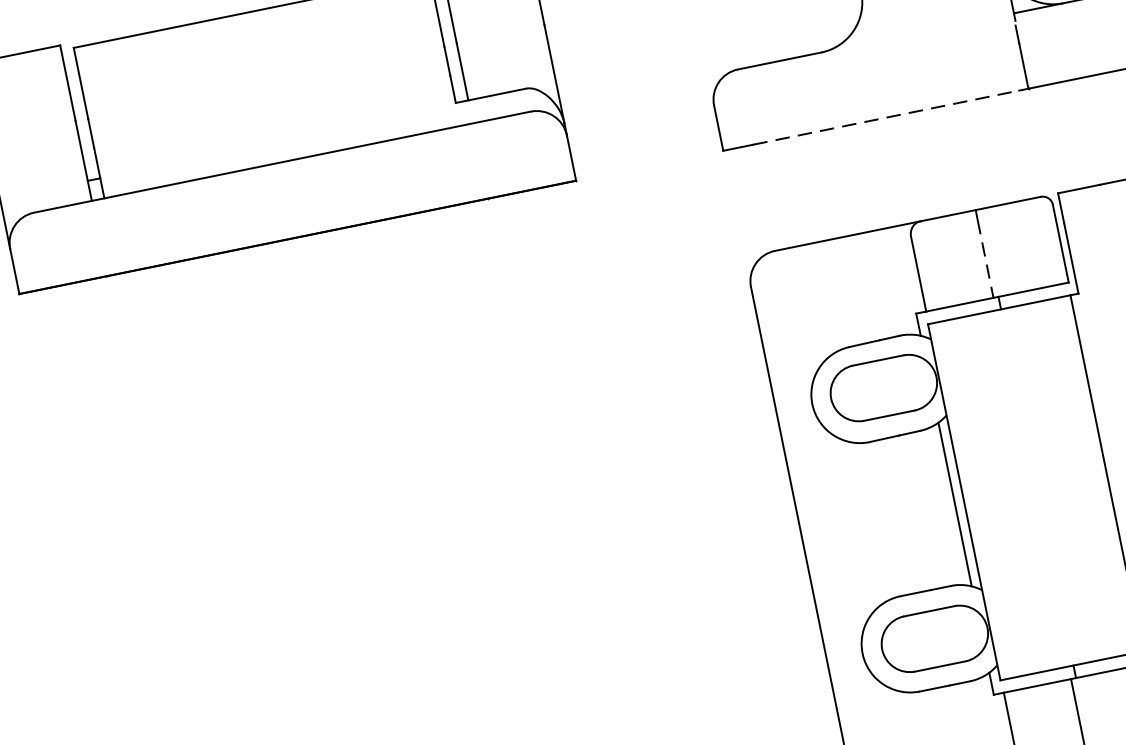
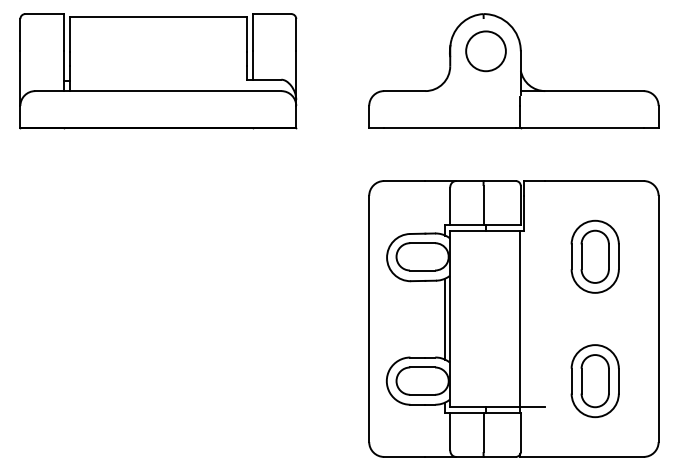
line: (885, 118) -> (449, 128), dashed -> solid
line: (985, 259) -> (483, 205), dashed -> solid

